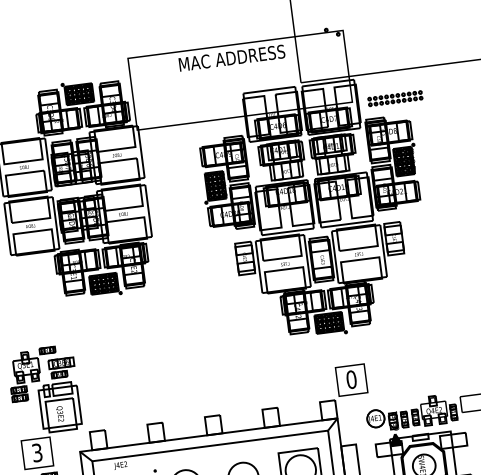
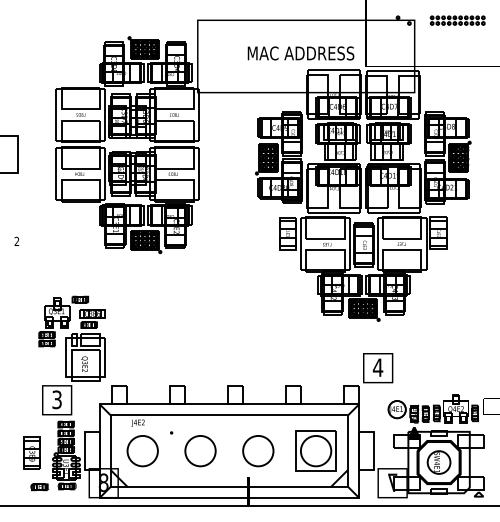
text: (231, 58) -> (300, 53), moved
part: (395, 98) -> (457, 20), moved
text: (350, 379) -> (377, 367), 0 -> 4

